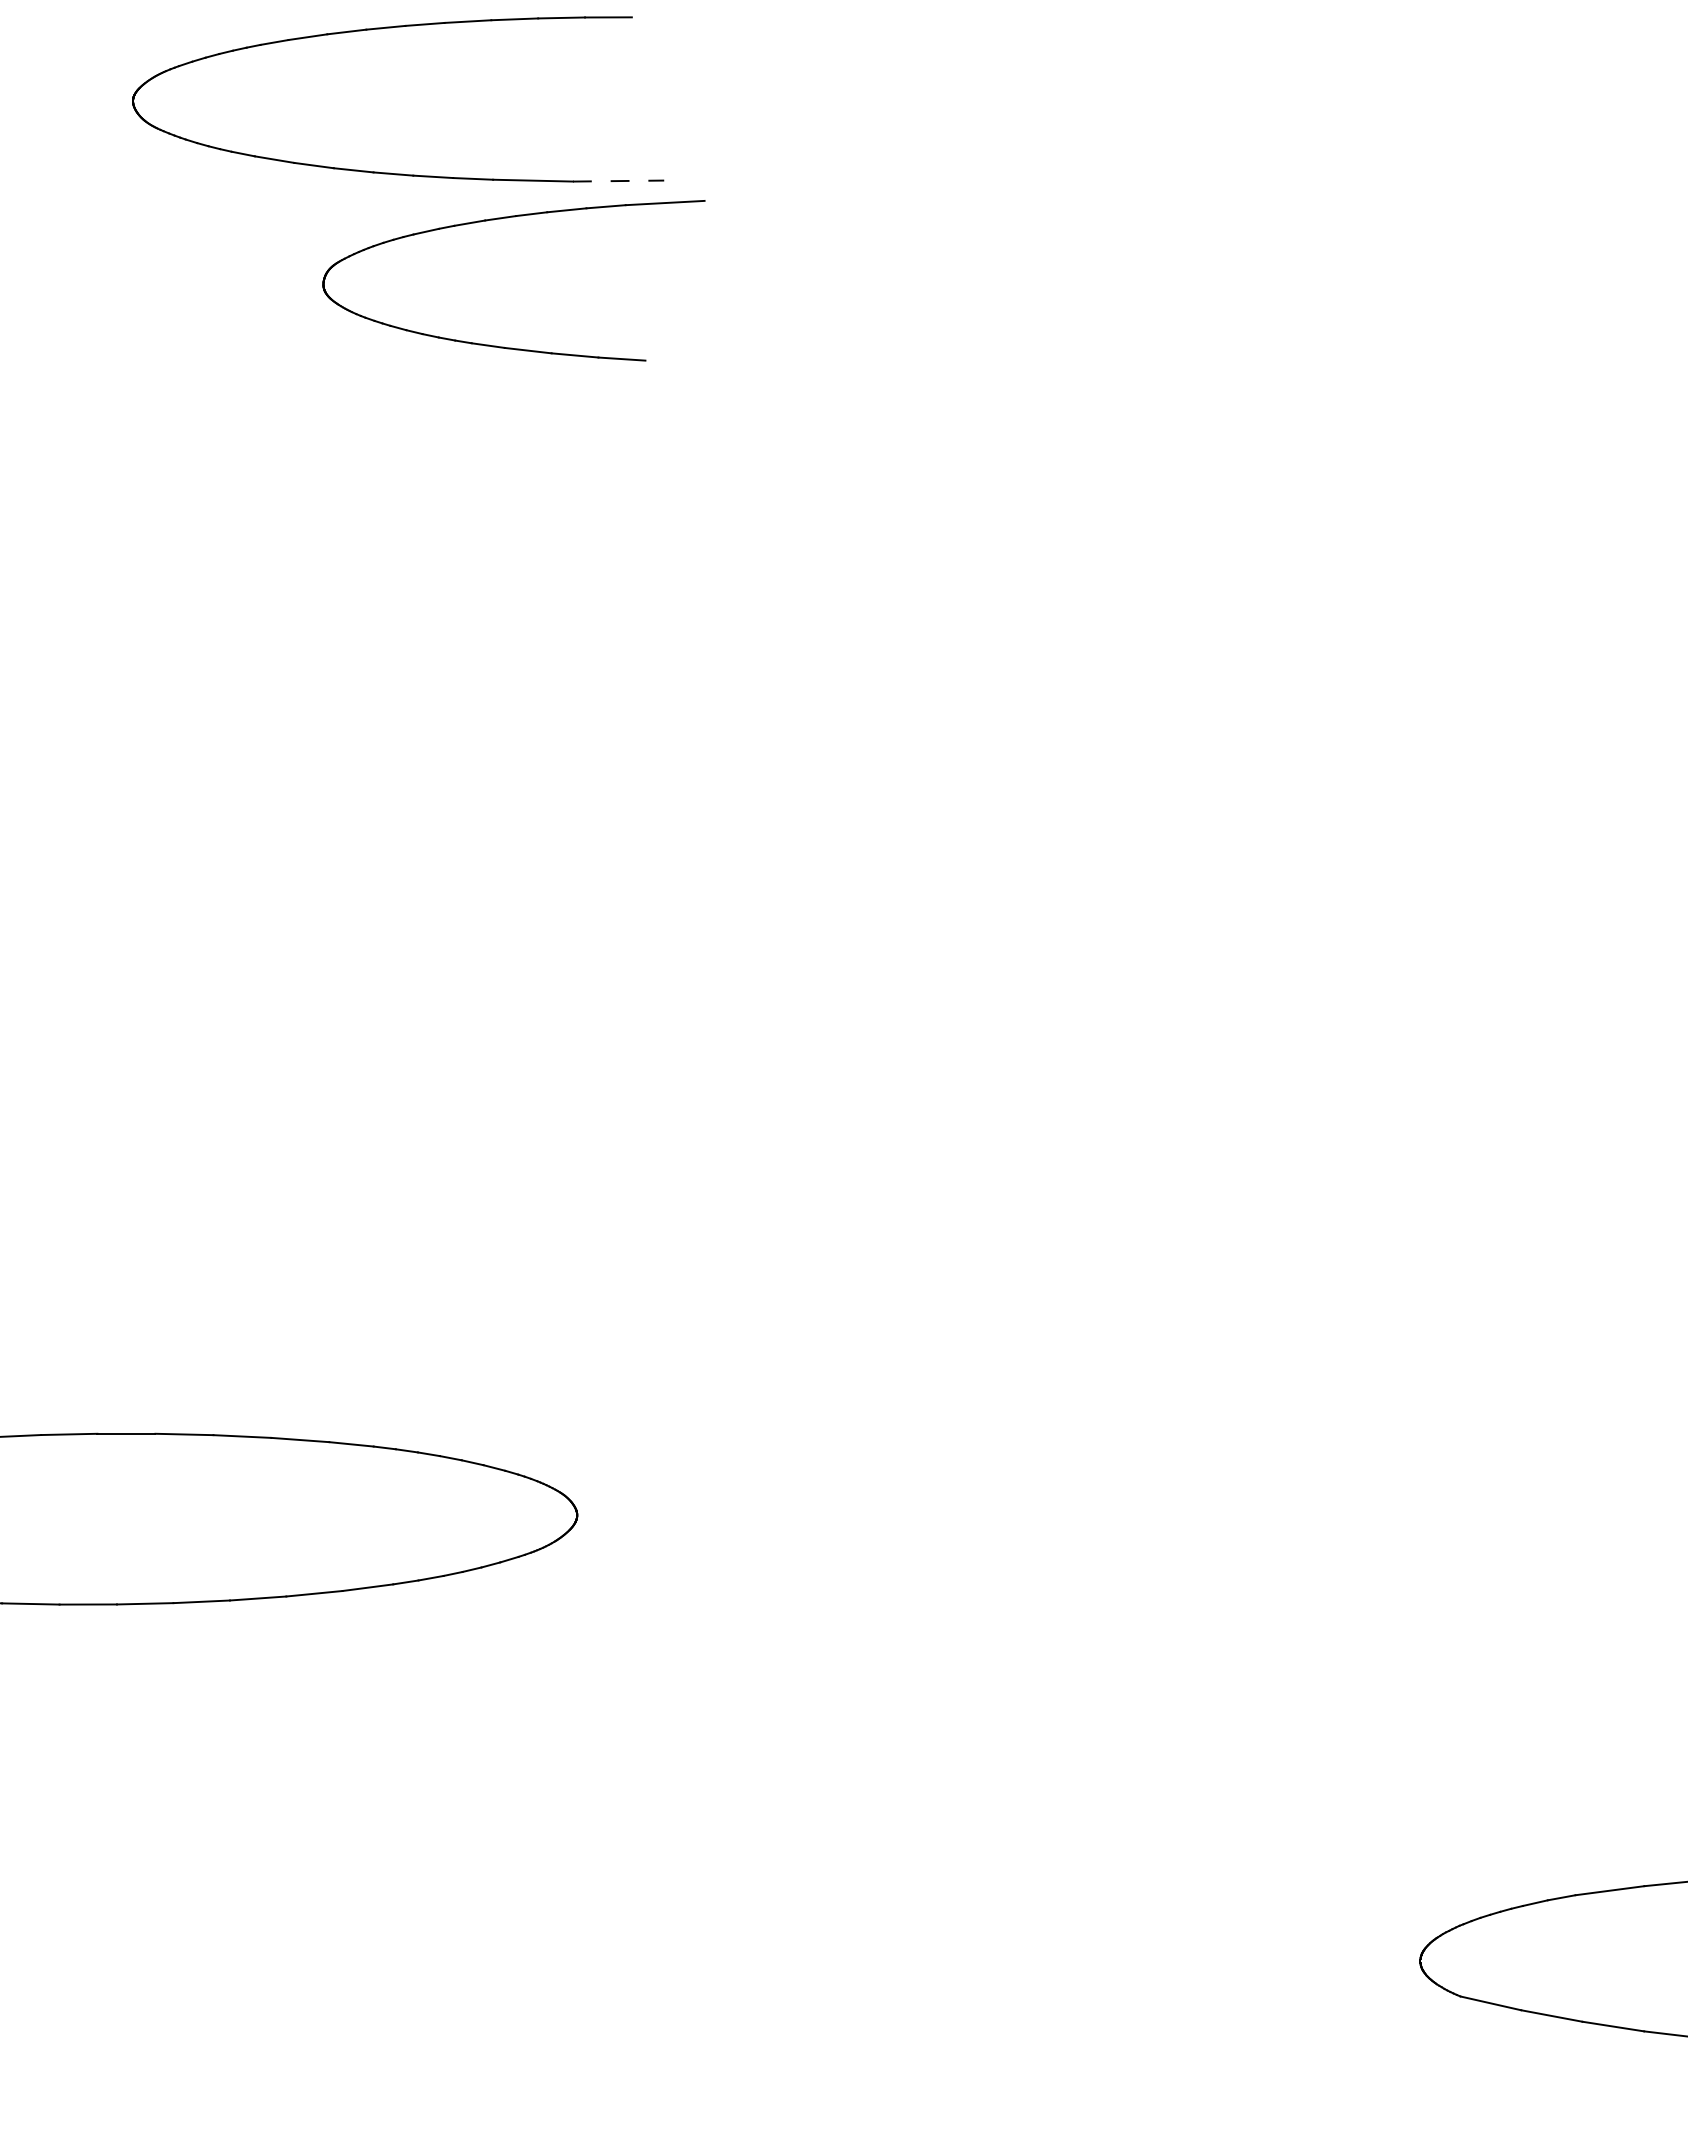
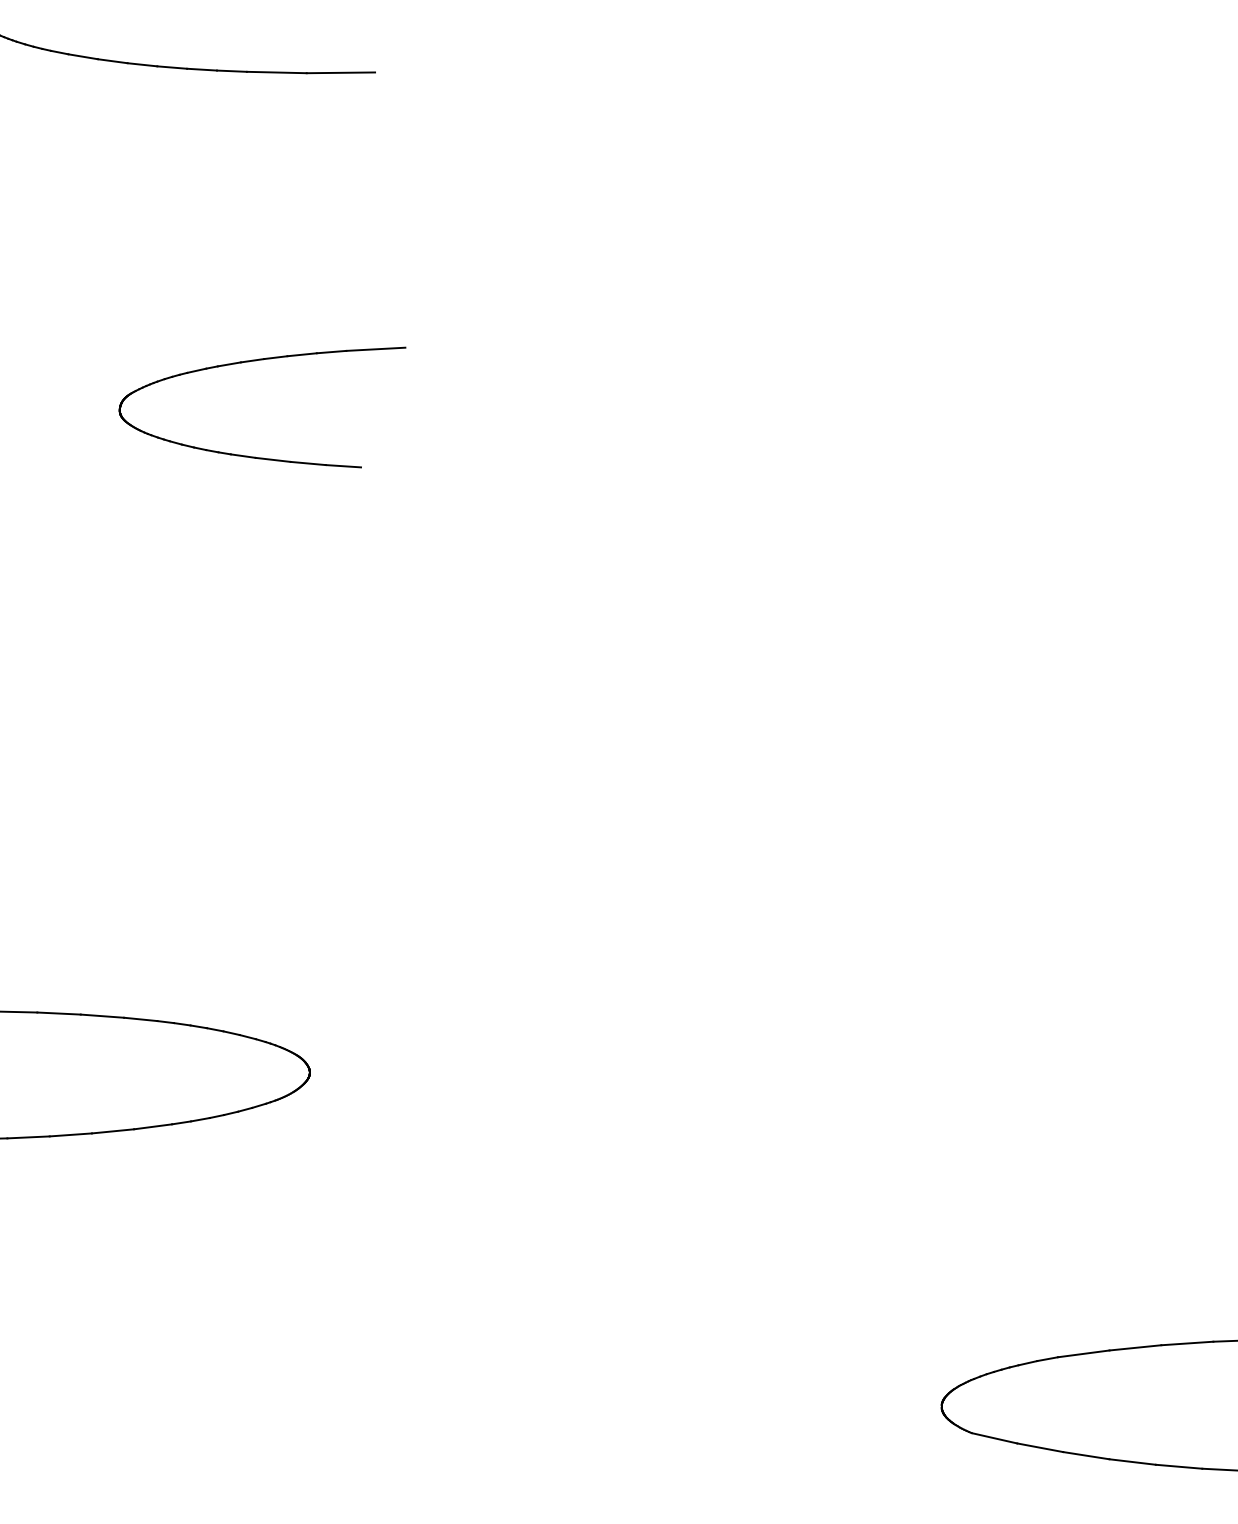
line: (618, 181) -> (340, 73), dashed -> solid
part: (501, 219) -> (253, 361), moved

